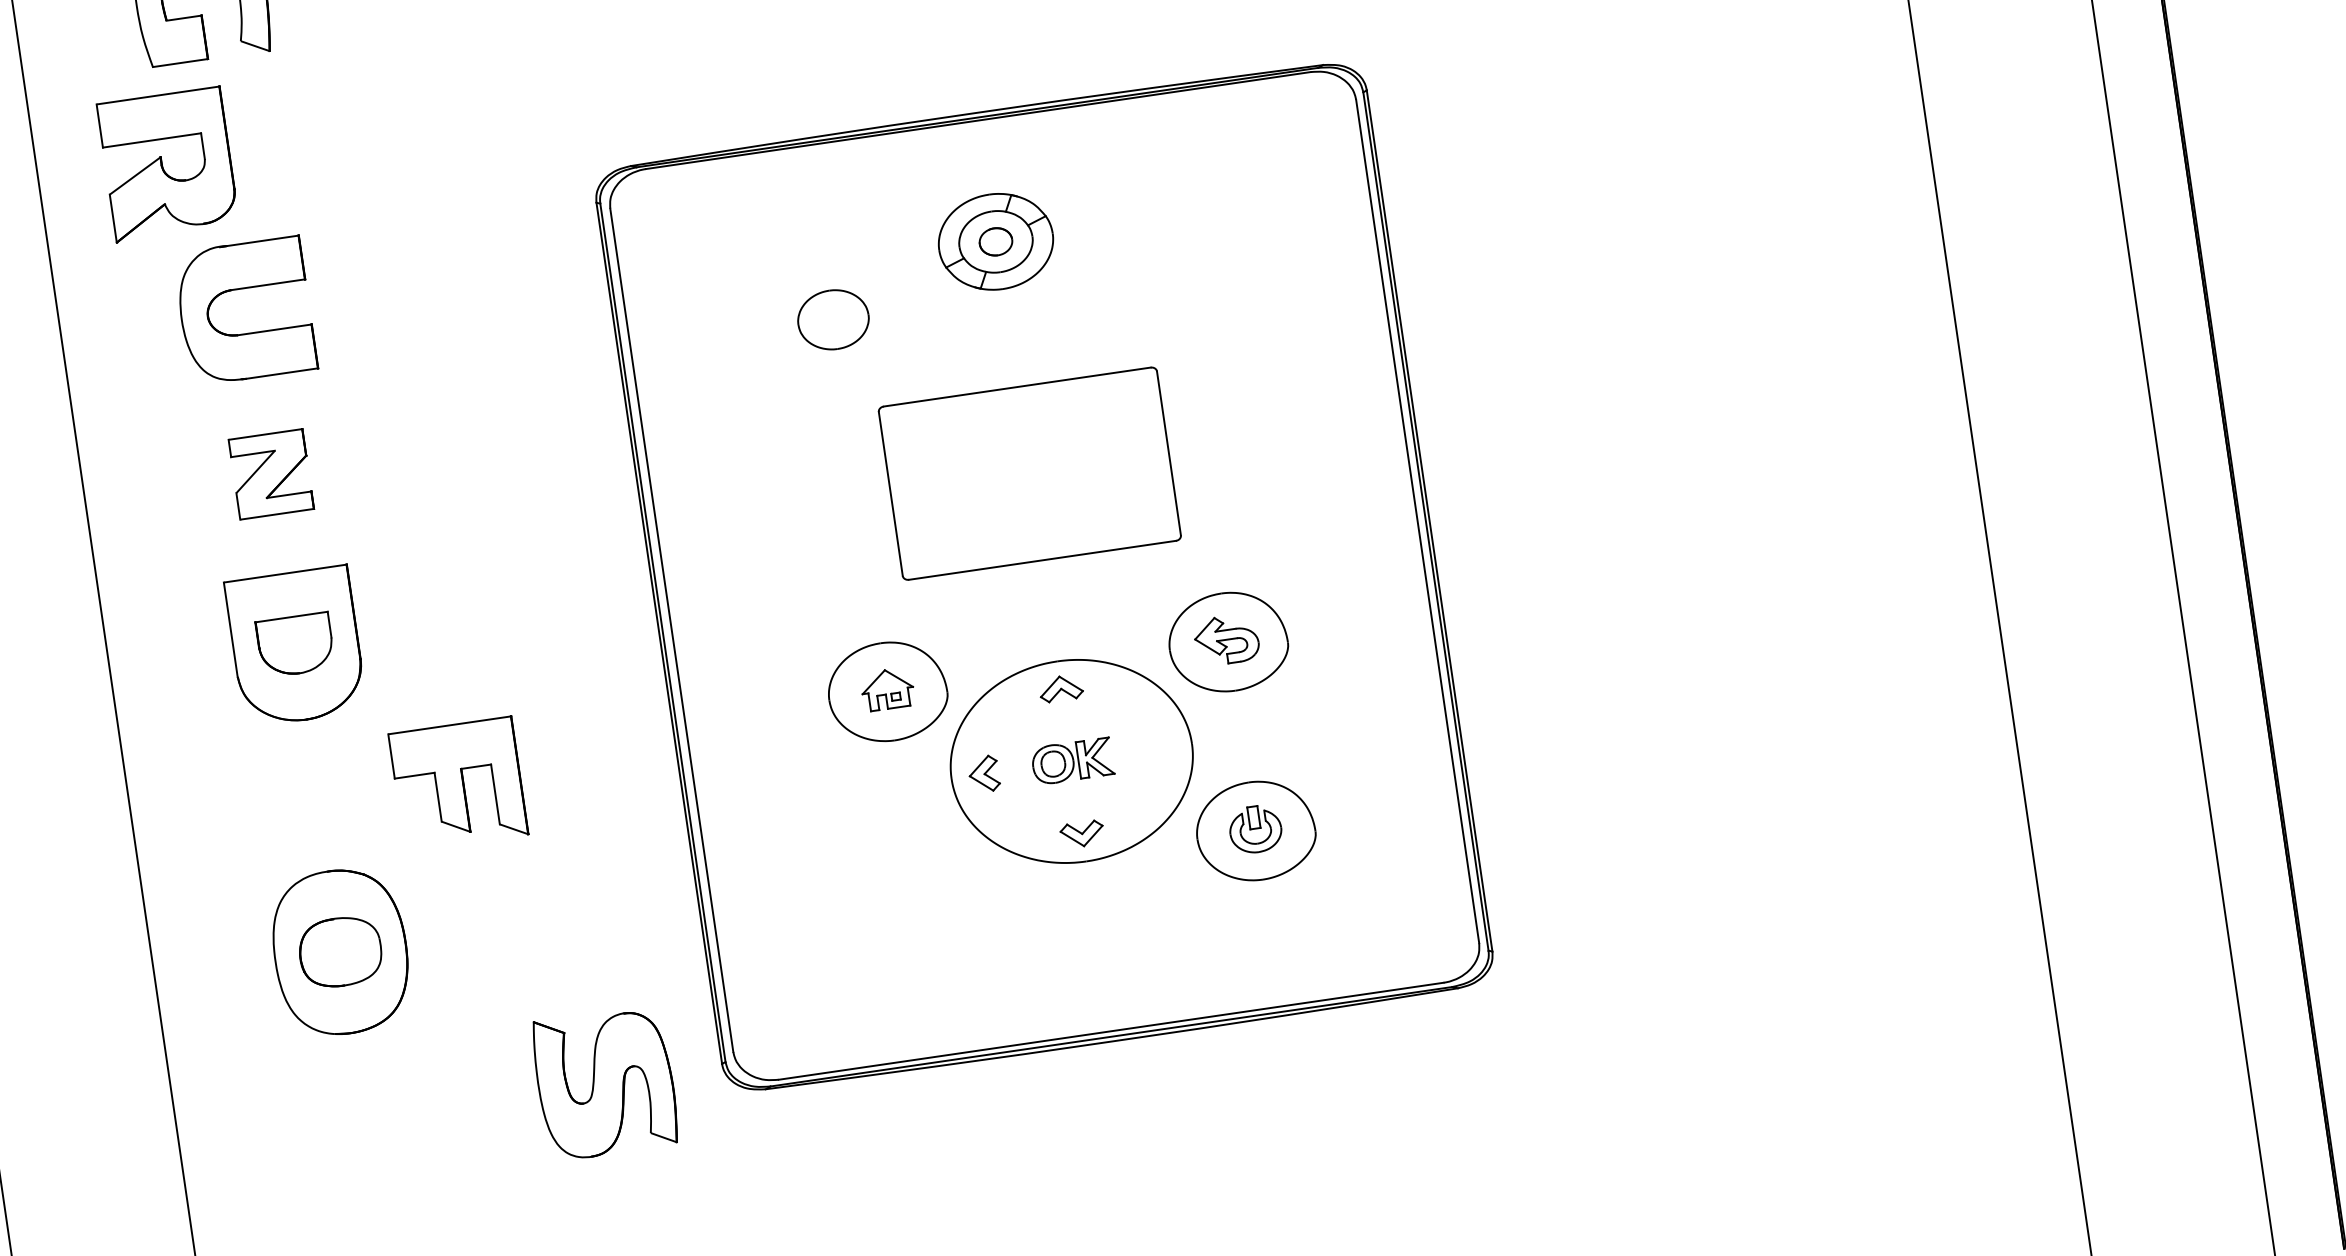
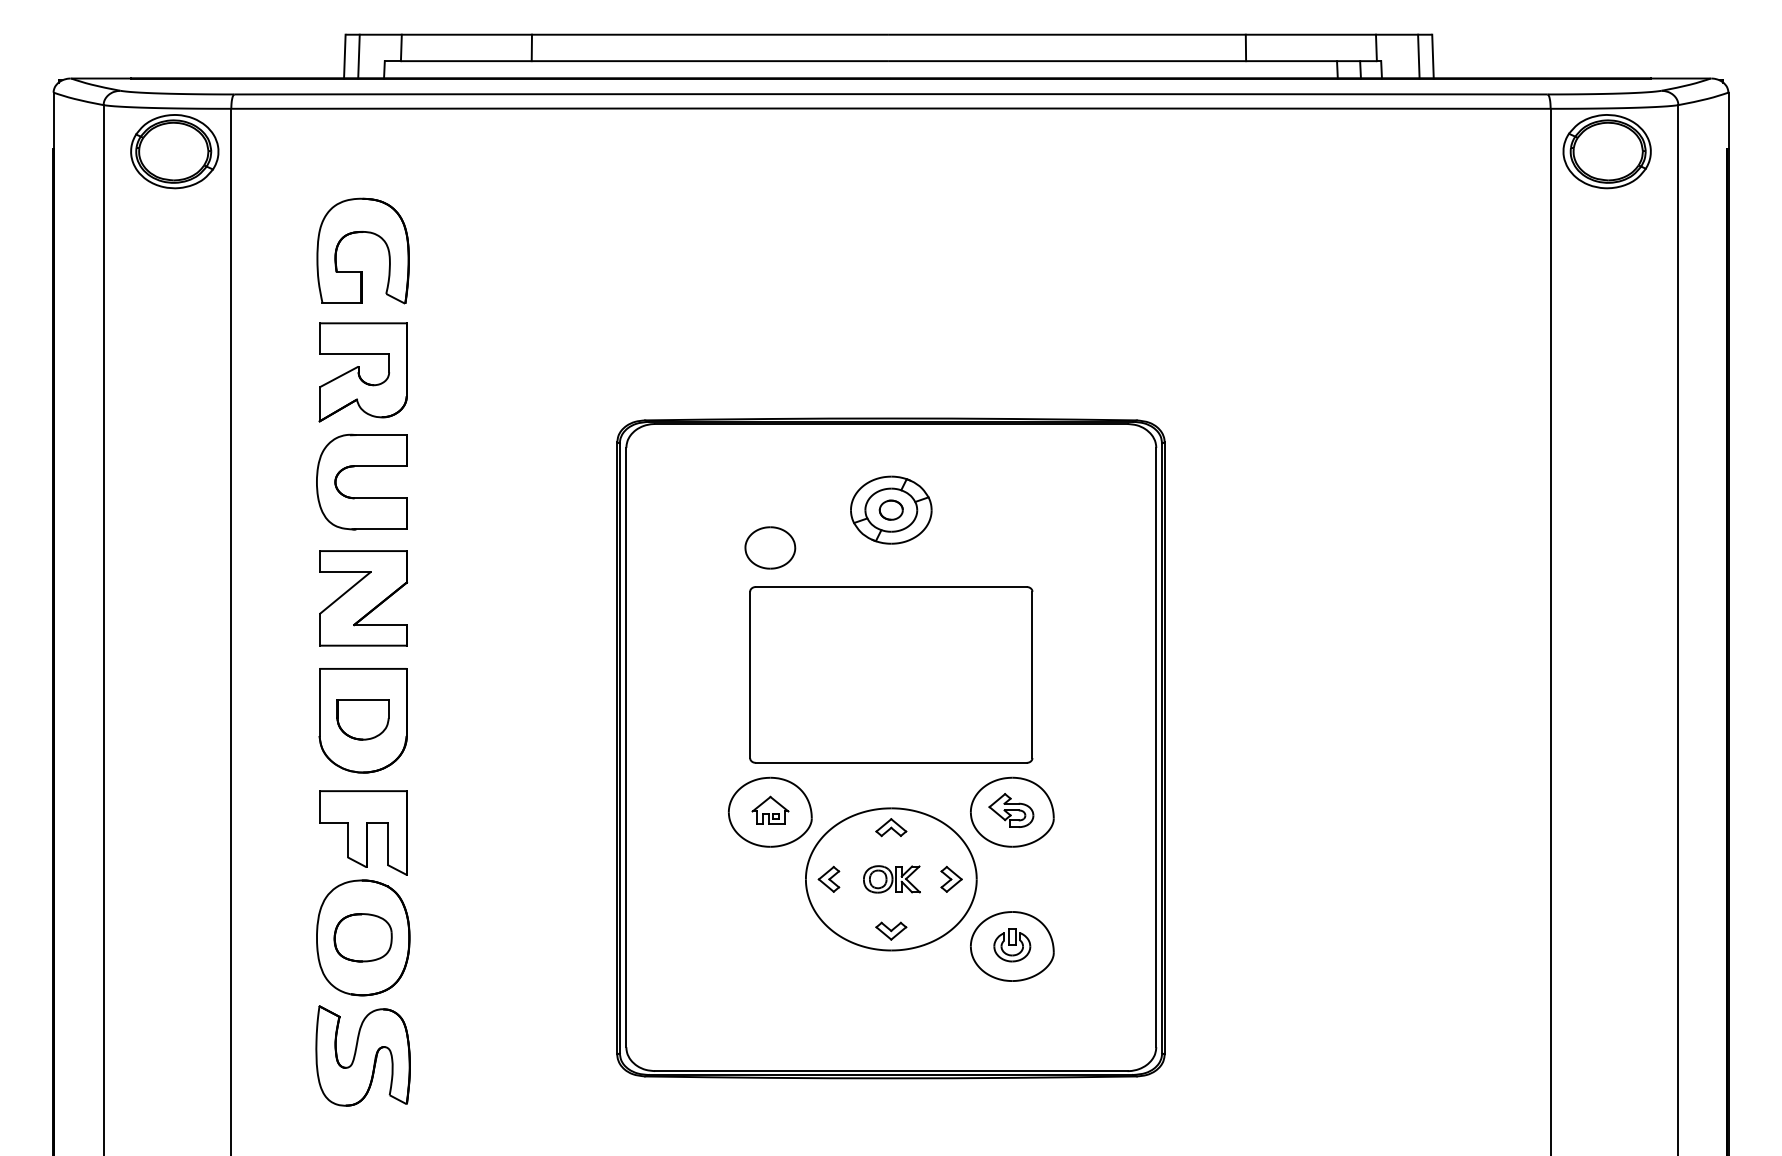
part: (167, 164) -> (362, 372), moved
part: (1029, 473) -> (891, 674), size x1.43
part: (271, 474) -> (363, 598), size x1.67
part: (1156, 747) -> (951, 878), added
part: (458, 783) -> (363, 832), moved
part: (604, 1082) -> (362, 1055), moved

